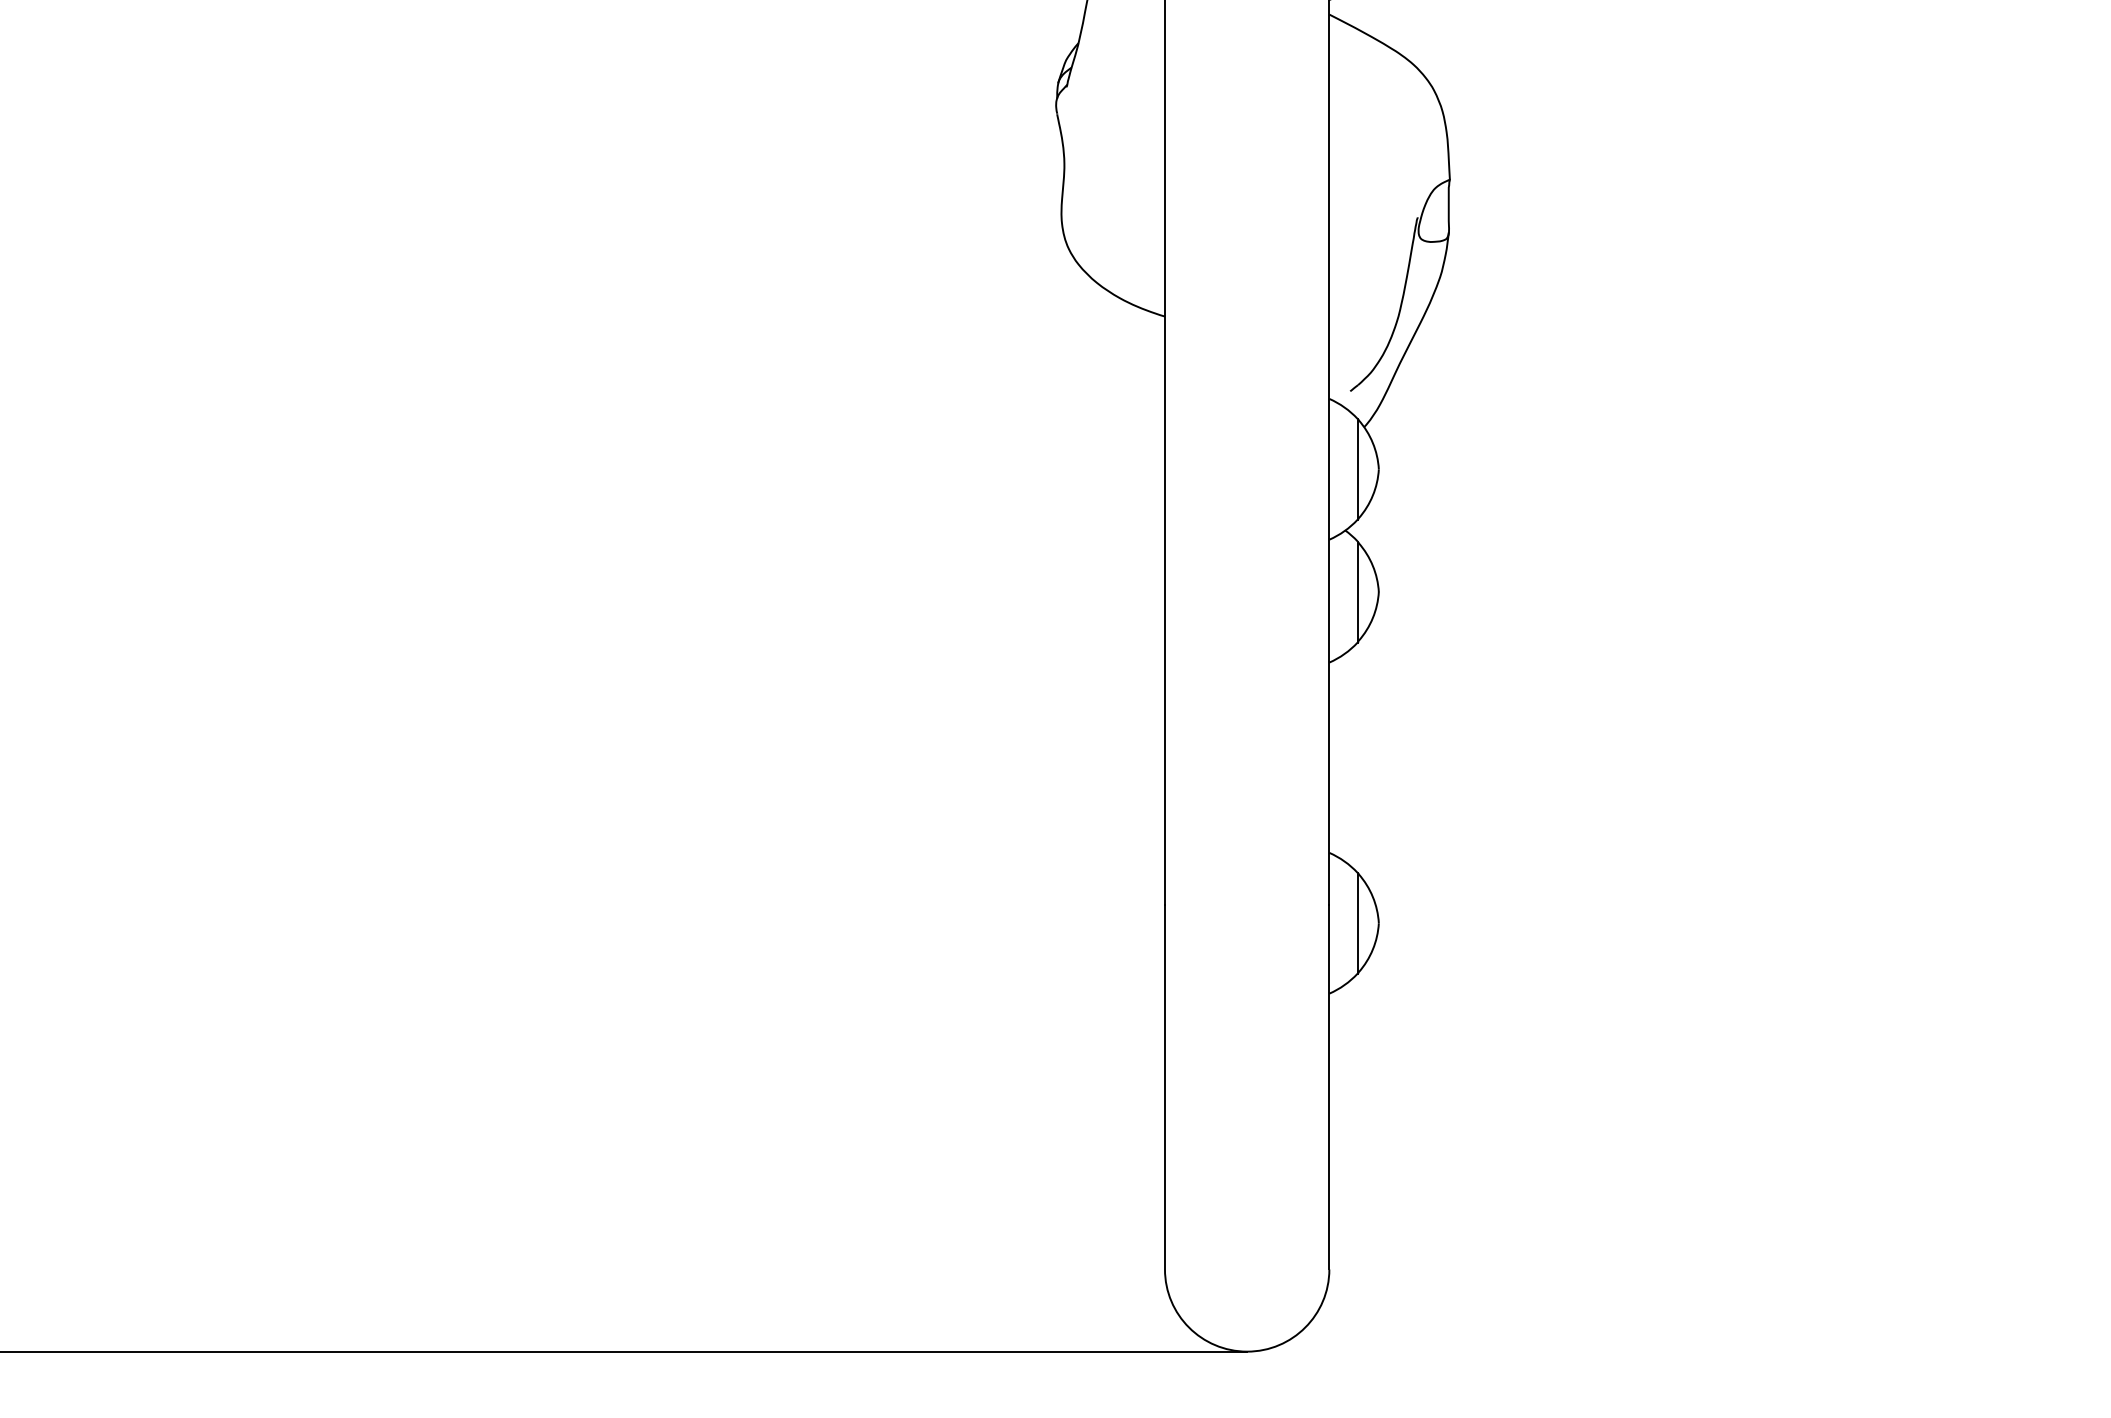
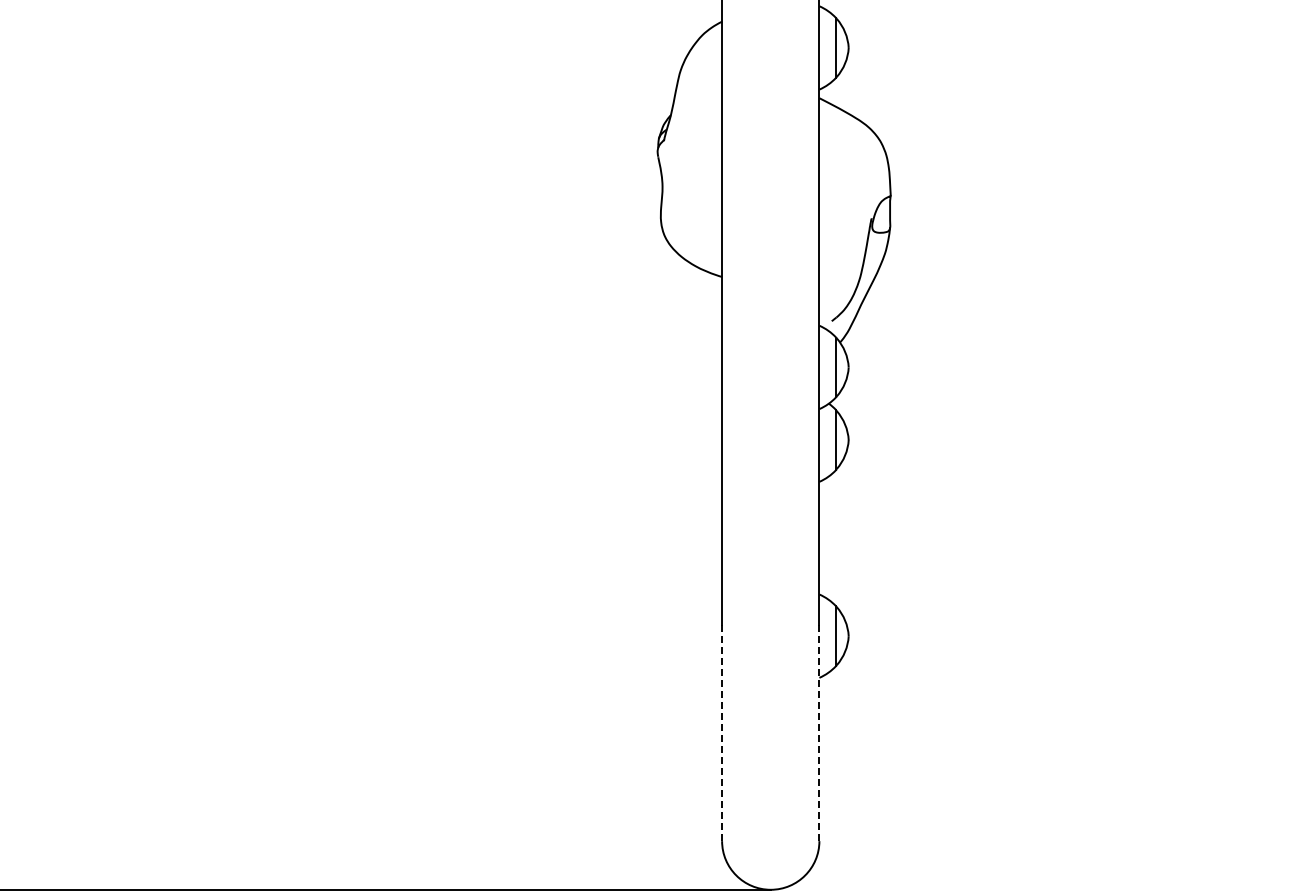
line: (1165, 1087) -> (722, 733), solid -> dashed
line: (1329, 1087) -> (819, 733), solid -> dashed

